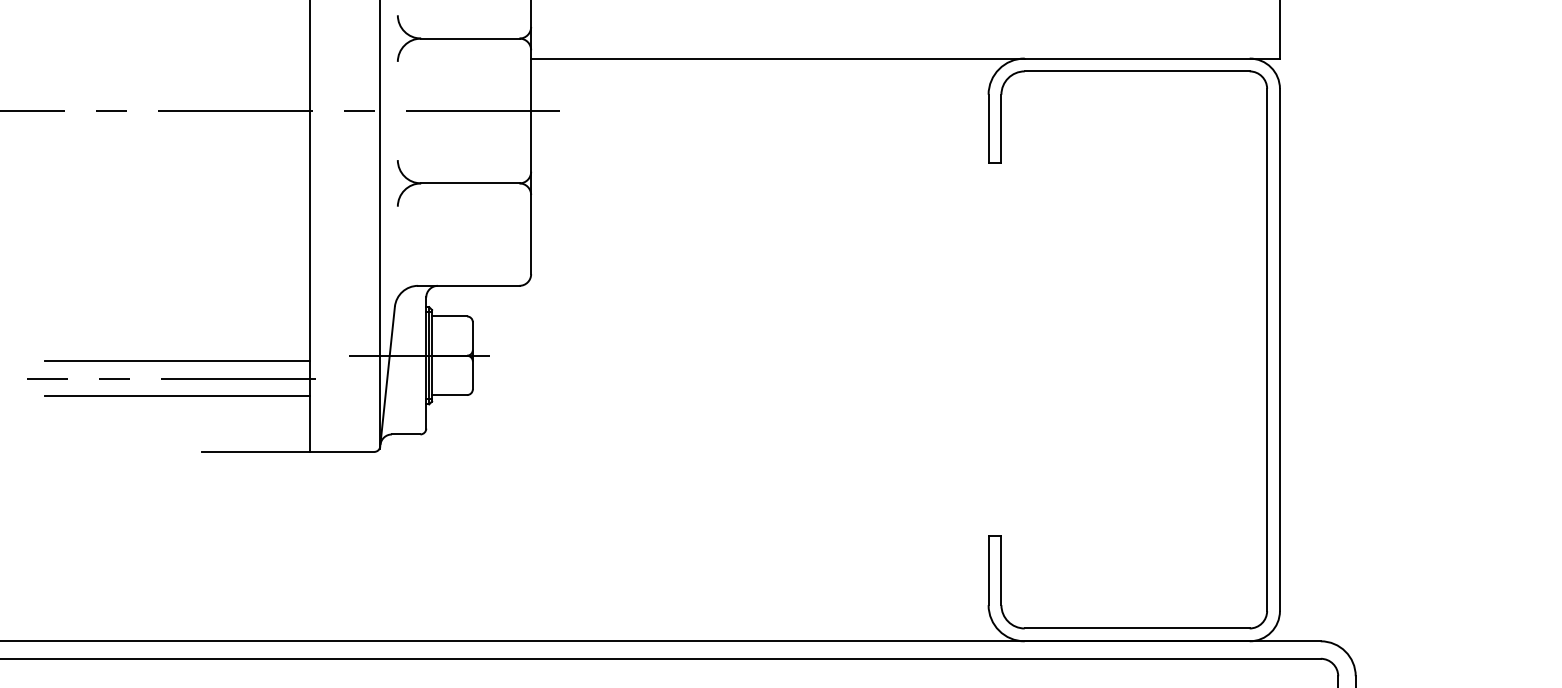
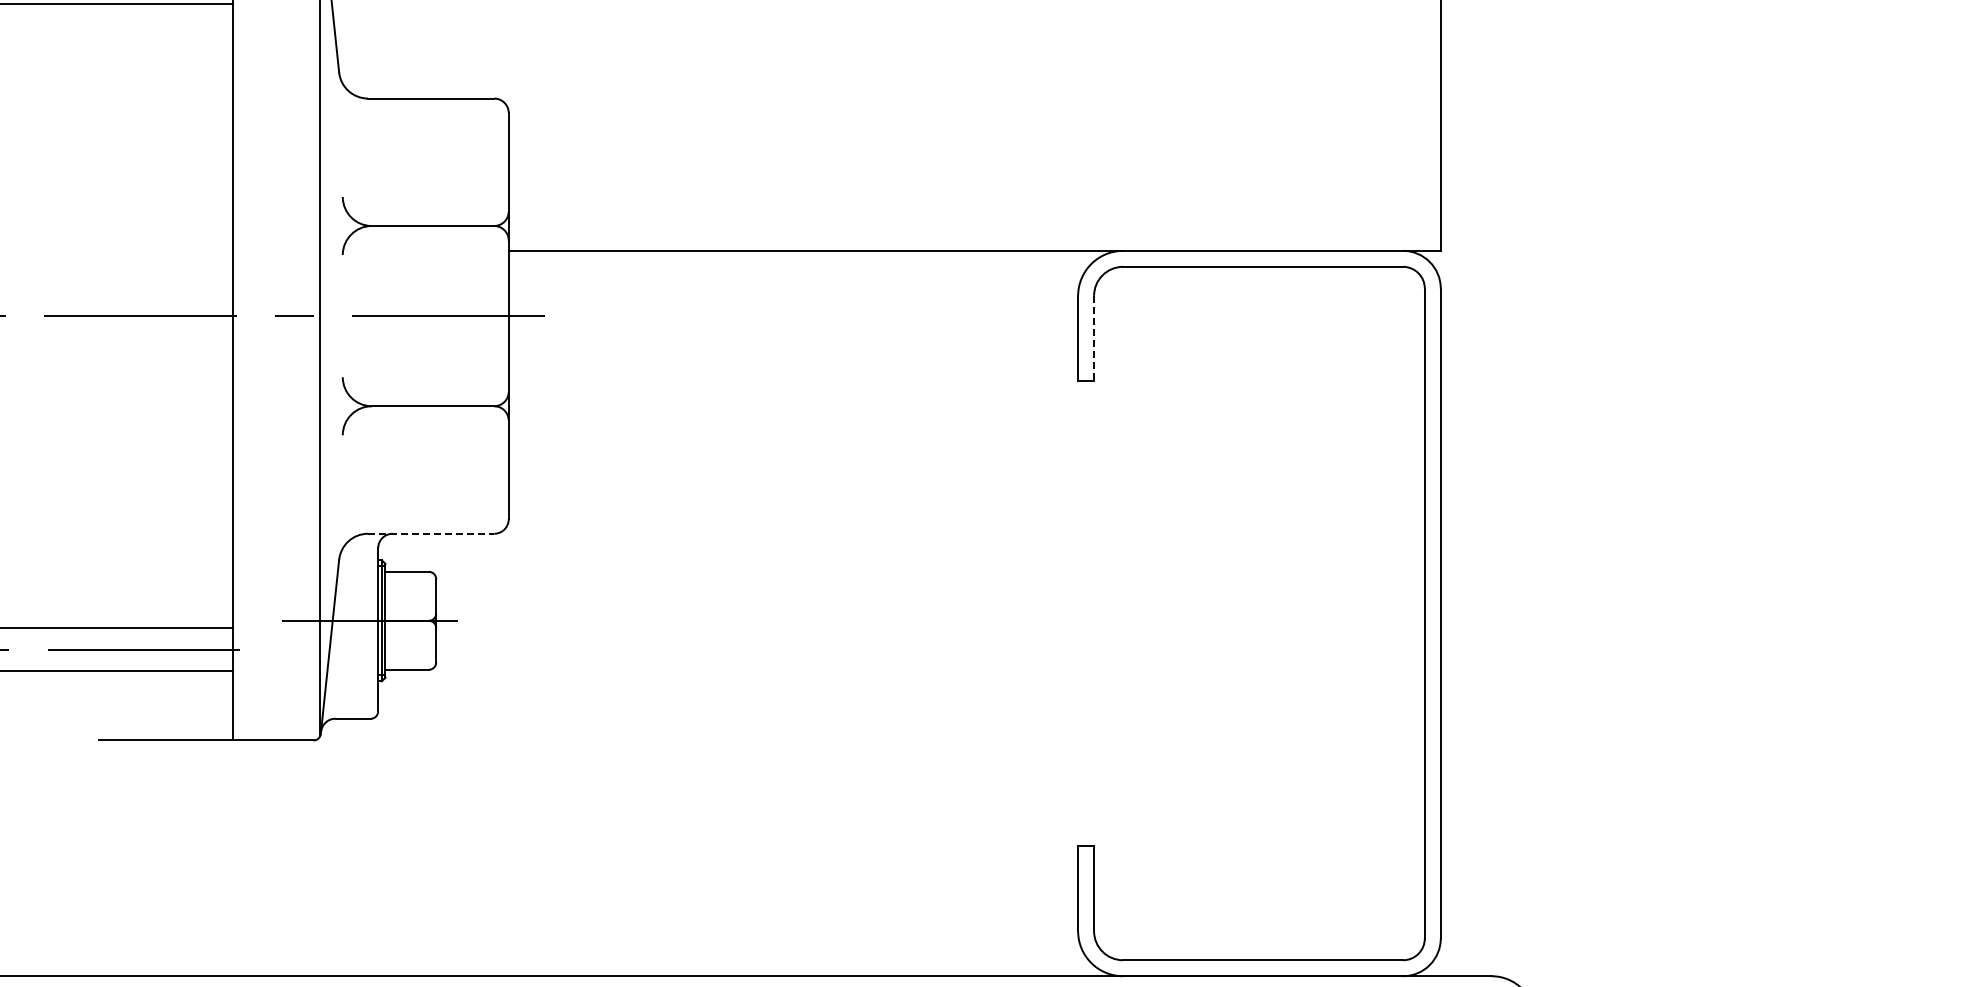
line: (1001, 128) -> (1094, 338), solid -> dashed
line: (469, 285) -> (431, 533), solid -> dashed

